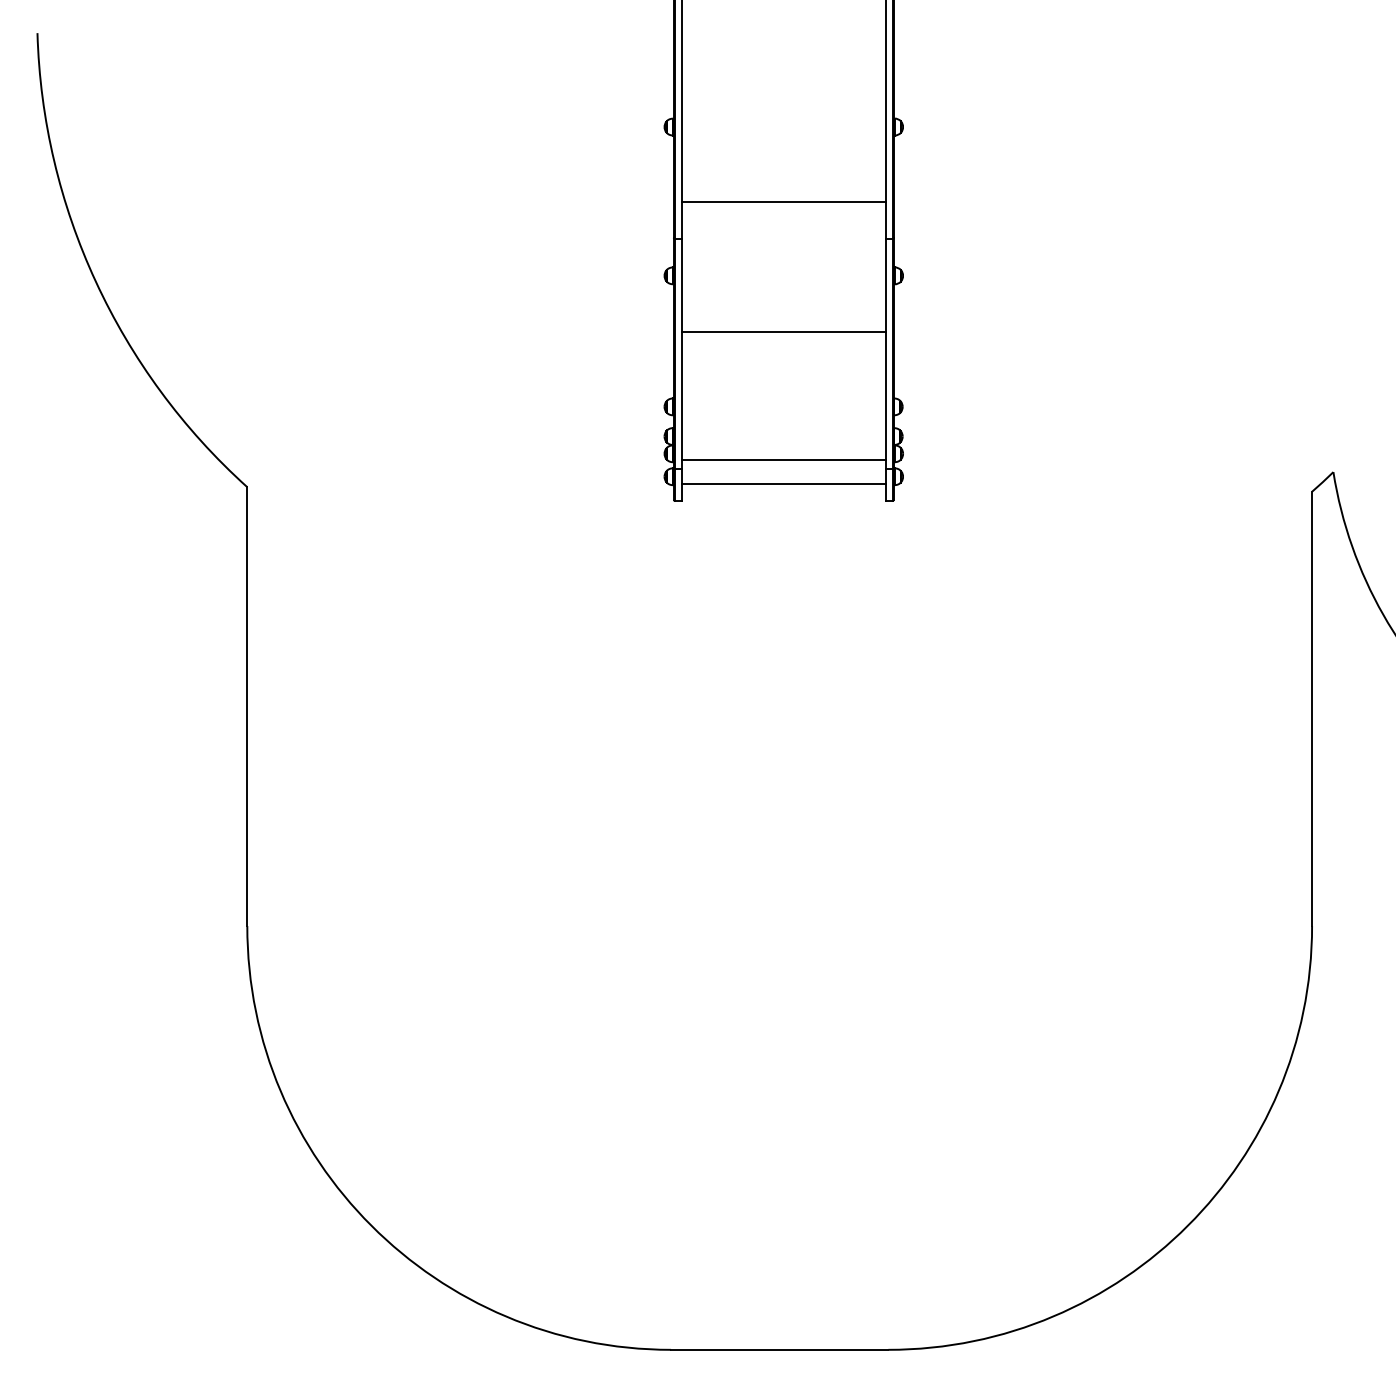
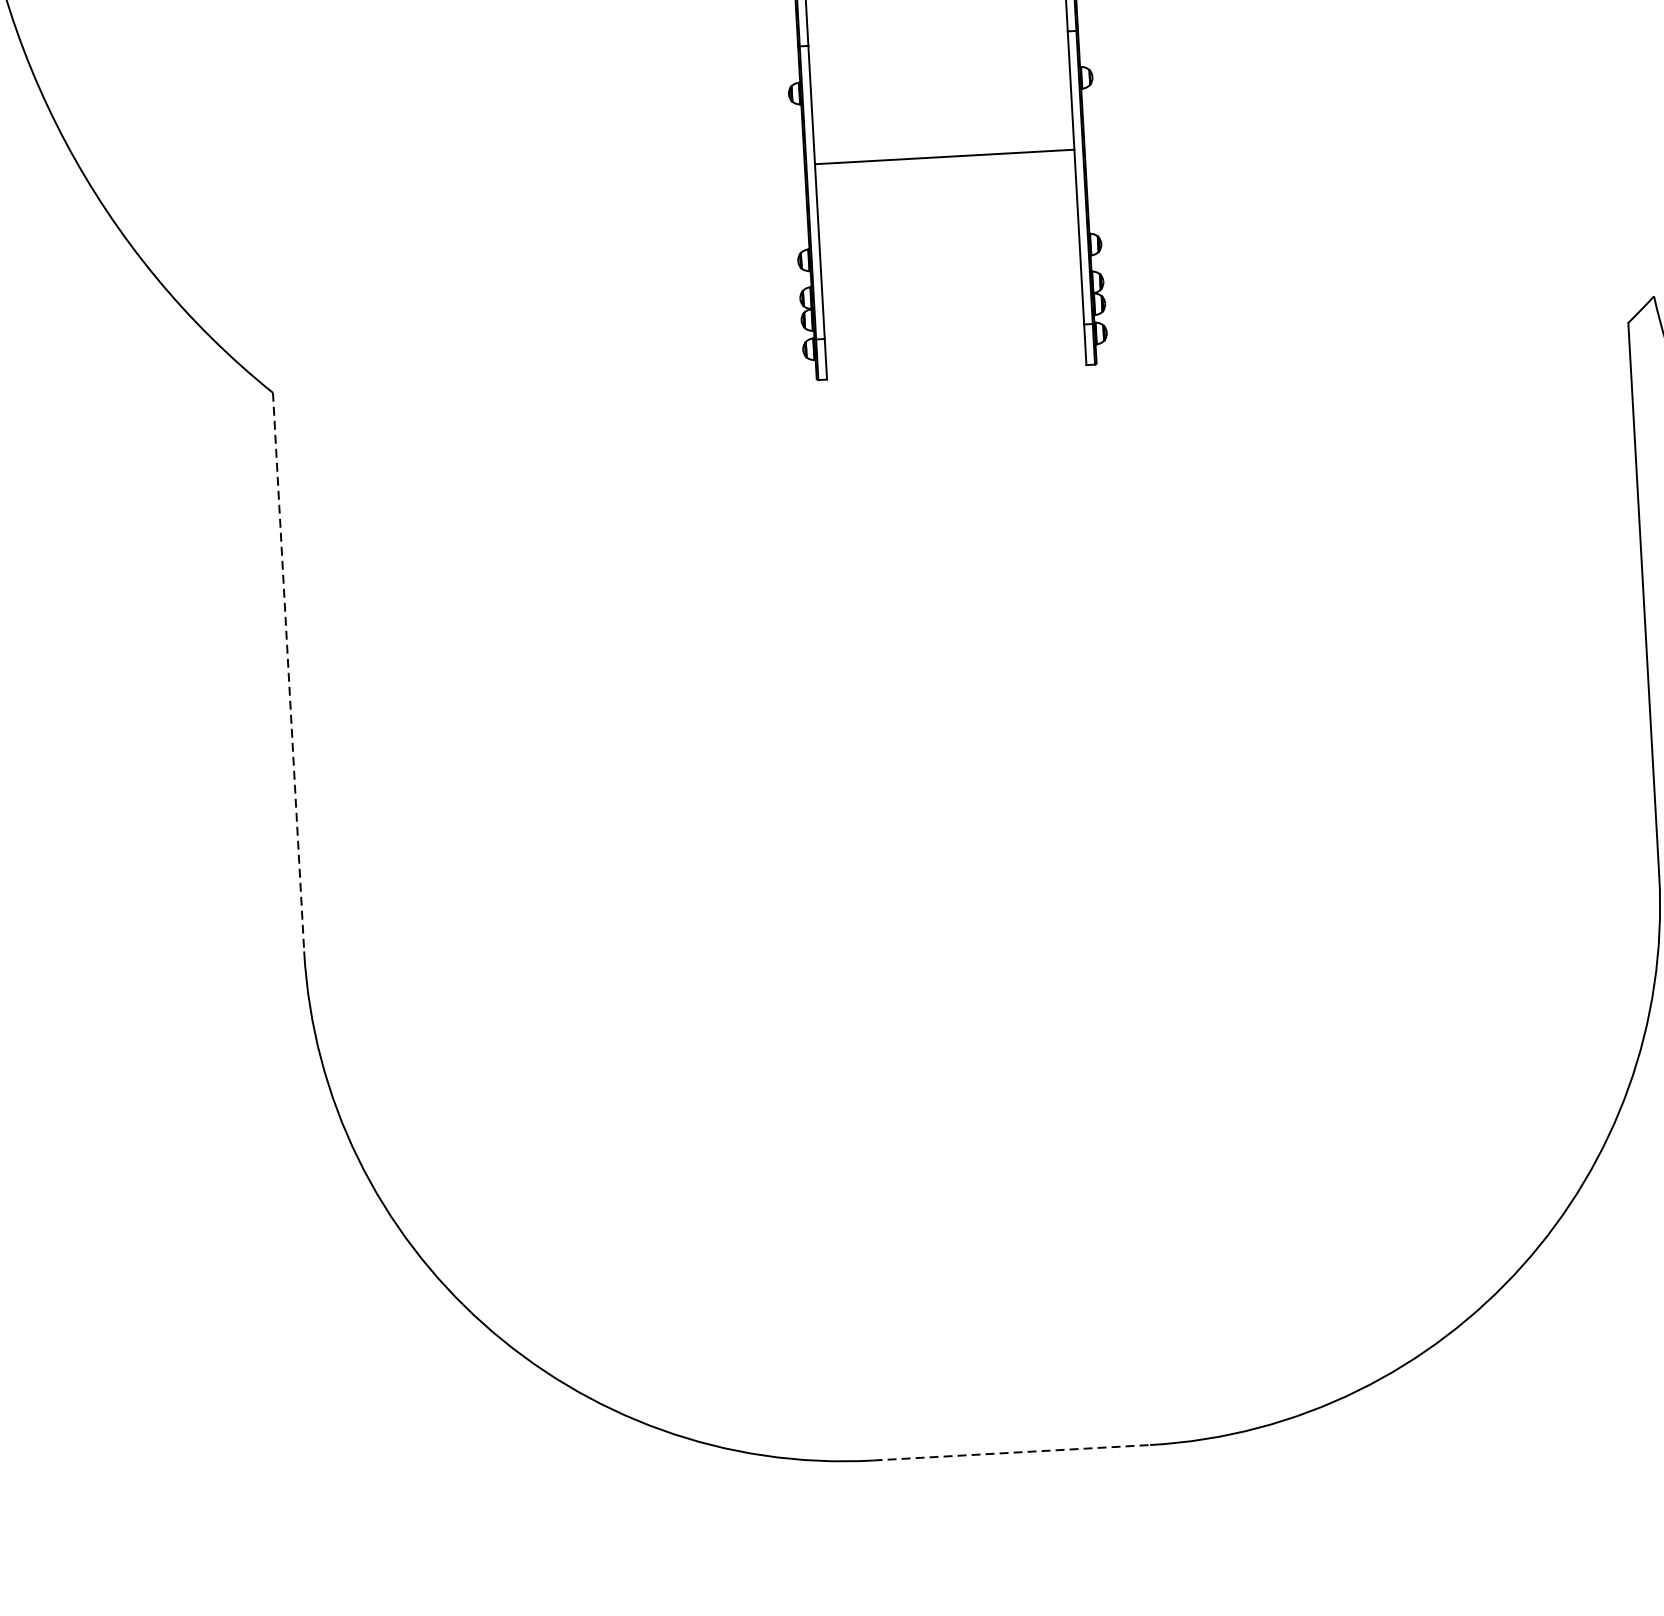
line: (783, 459) -> (953, 319), removed
line: (783, 483) -> (955, 349), removed
line: (247, 707) -> (288, 673), solid -> dashed
line: (779, 1349) -> (1011, 1452), solid -> dashed

